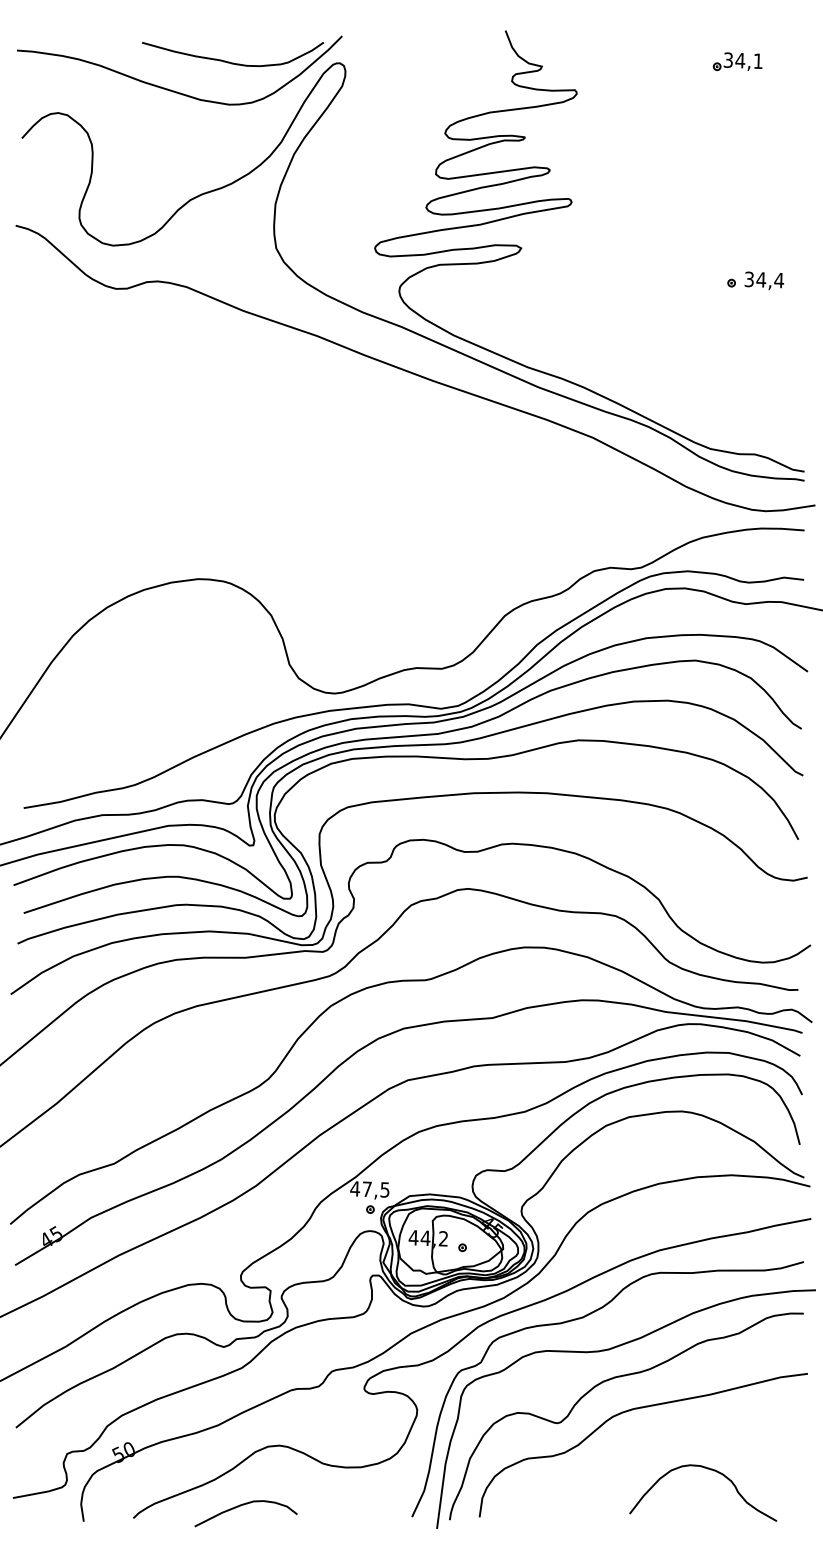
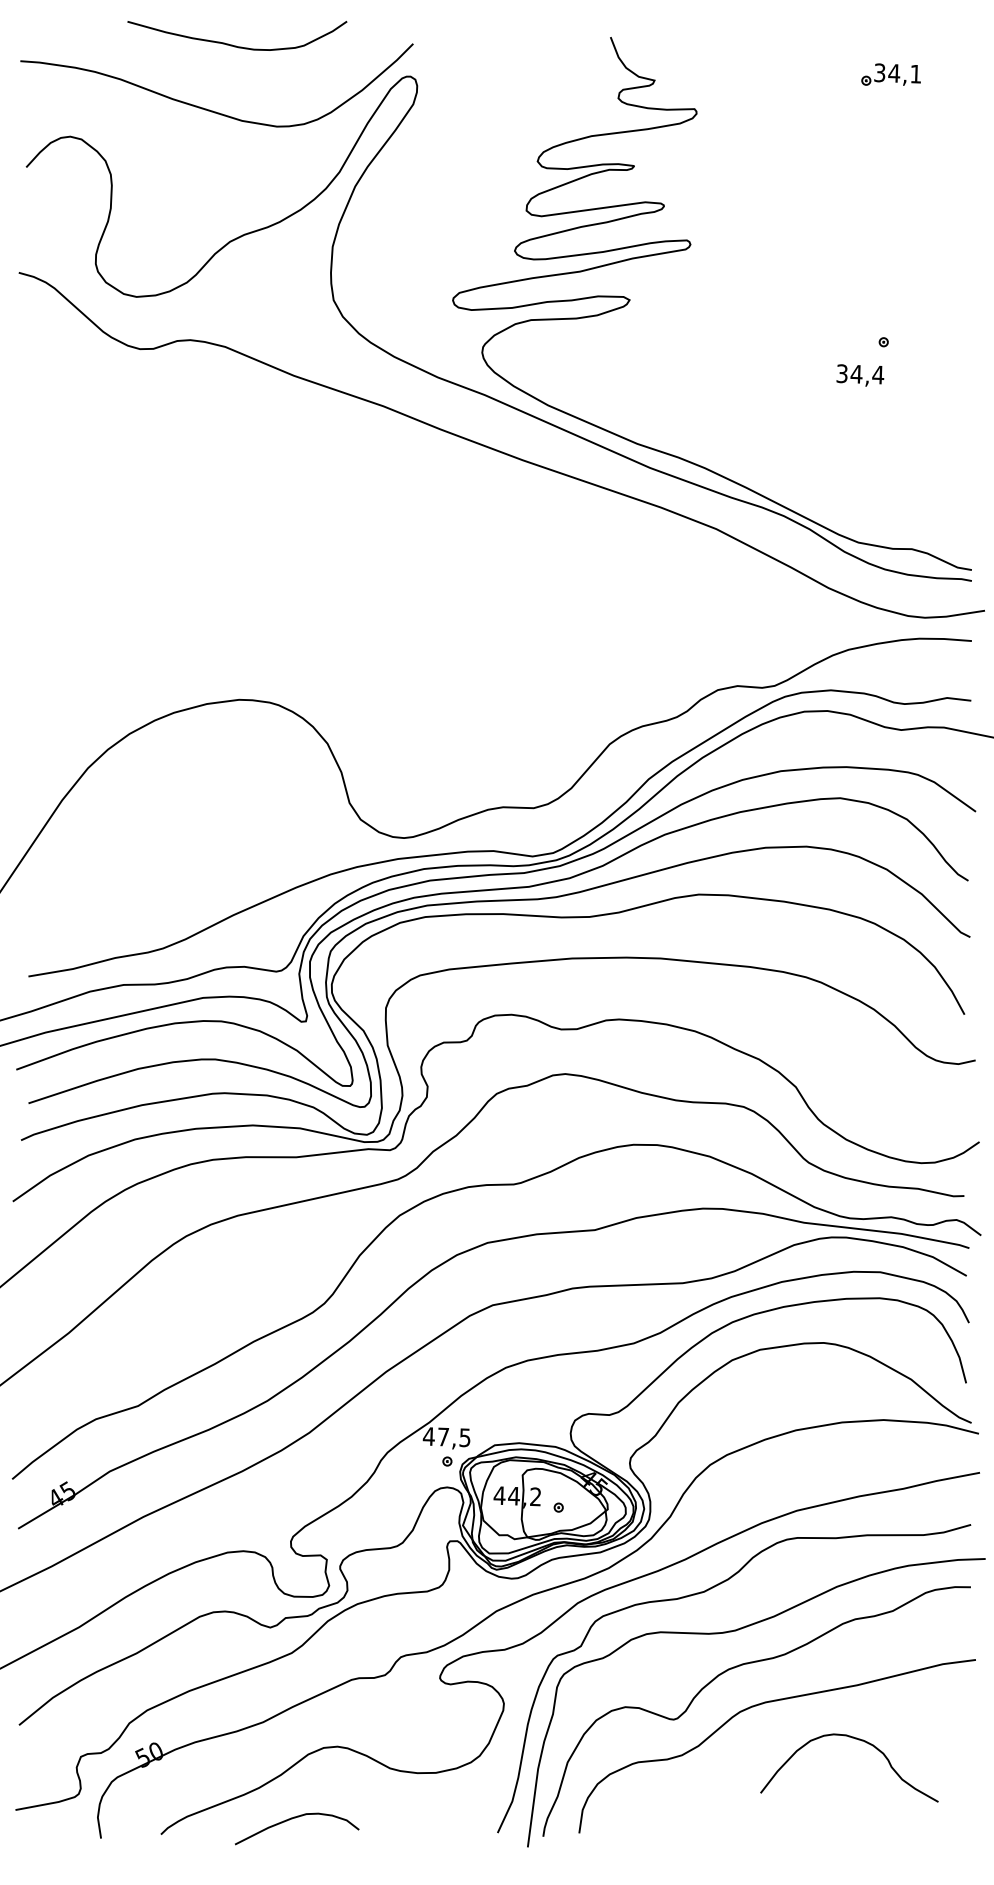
curve: (232, 62) -> (236, 45), moved
text: (764, 280) -> (860, 375), moved
curve: (710, 1470) -> (858, 1740), moved

